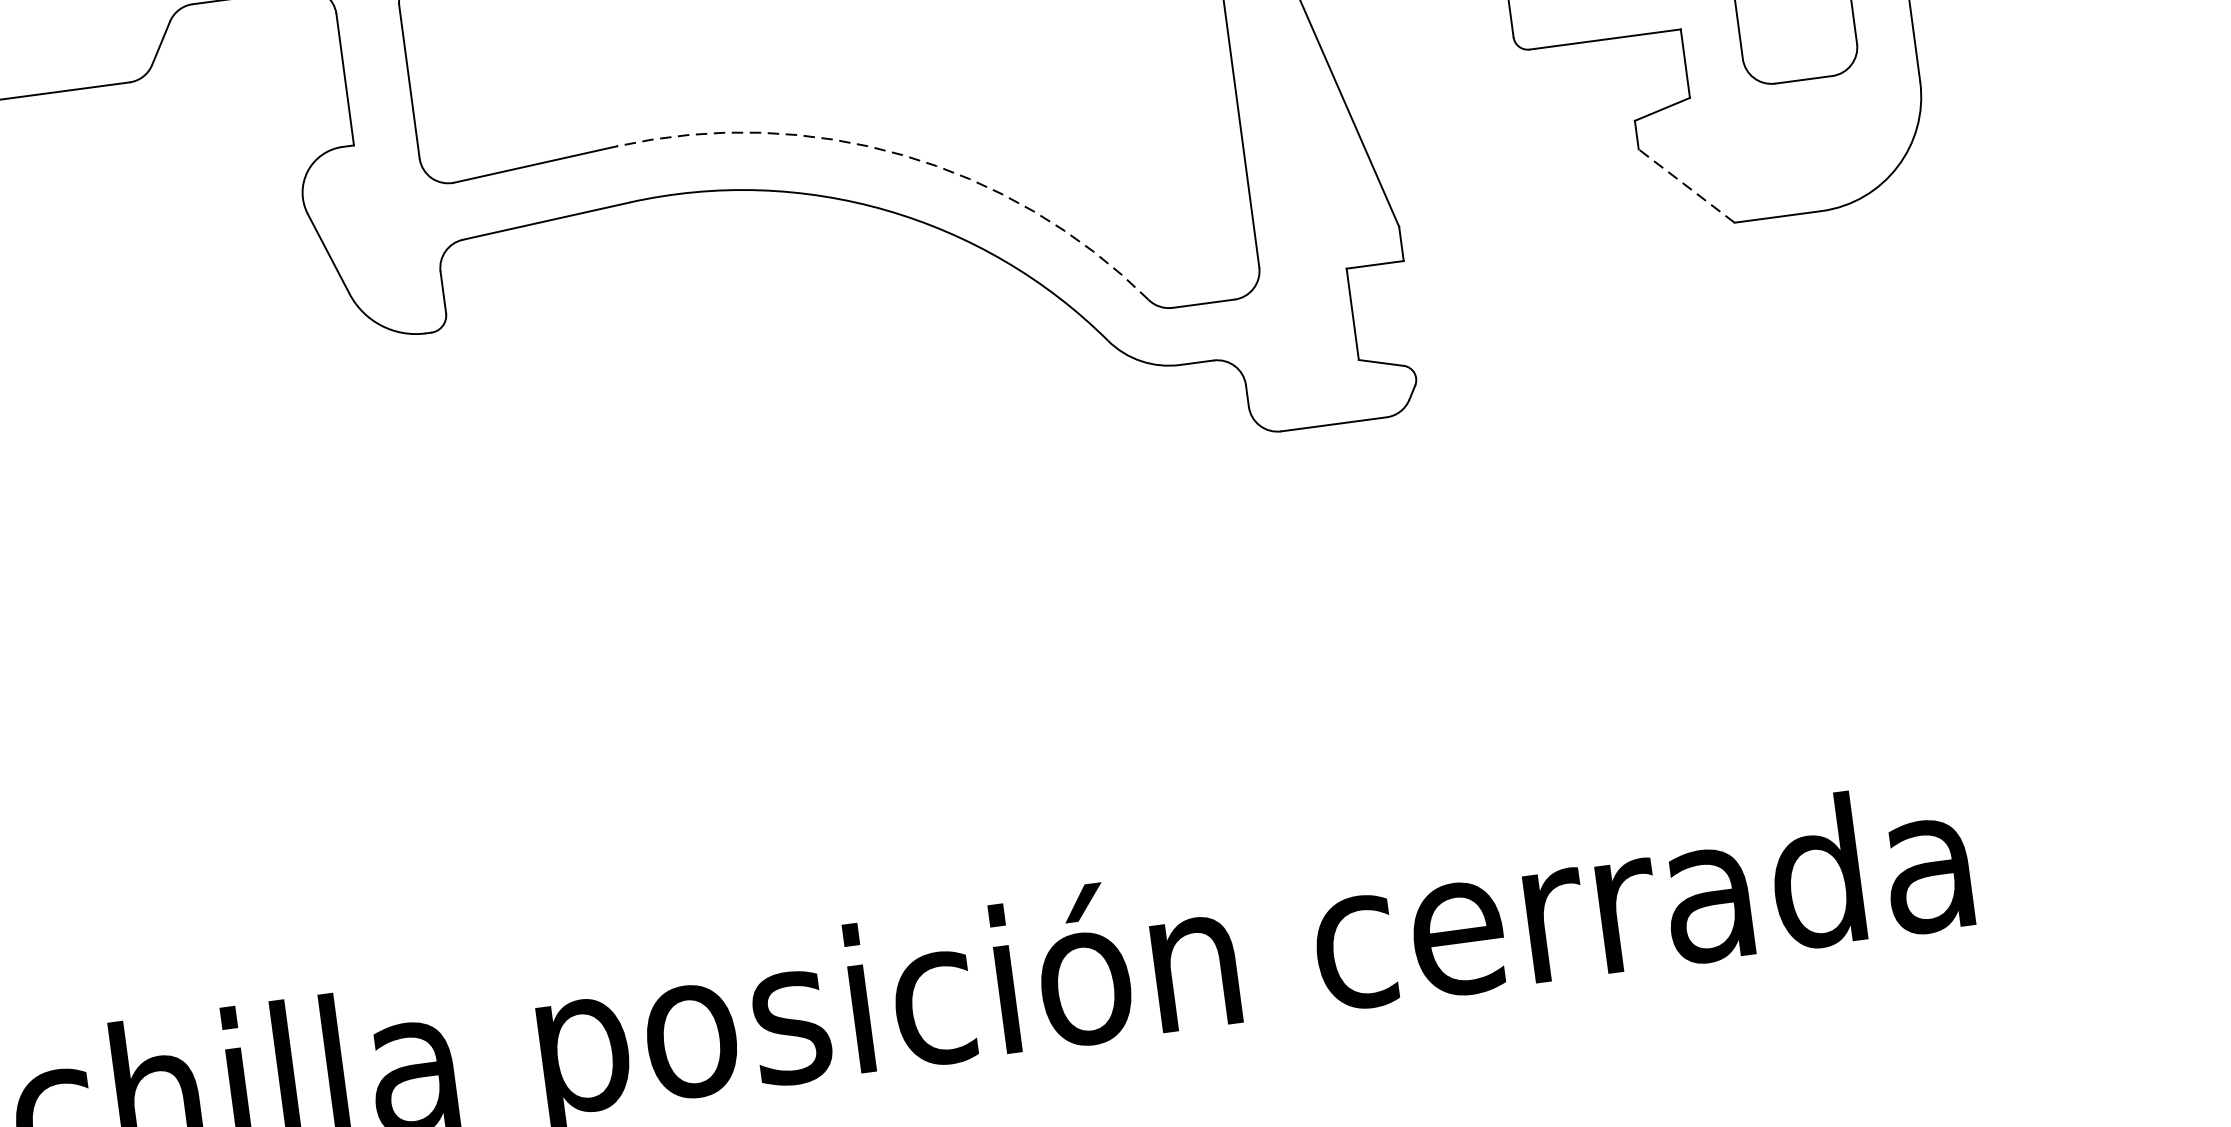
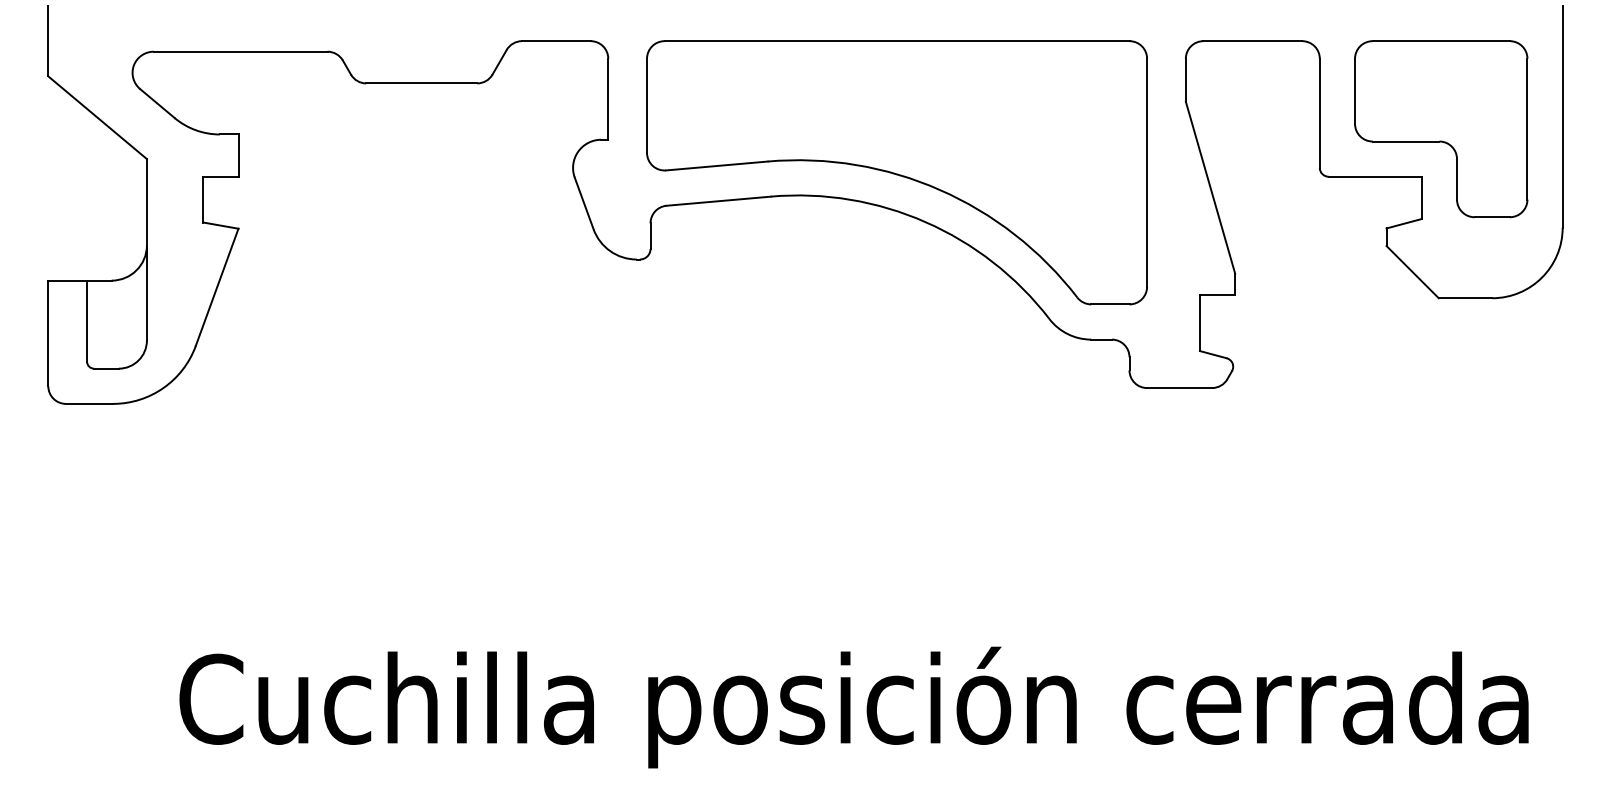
arc: (901, 154) -> (939, 189), dashed -> solid
line: (1686, 186) -> (1412, 272), dashed -> solid

